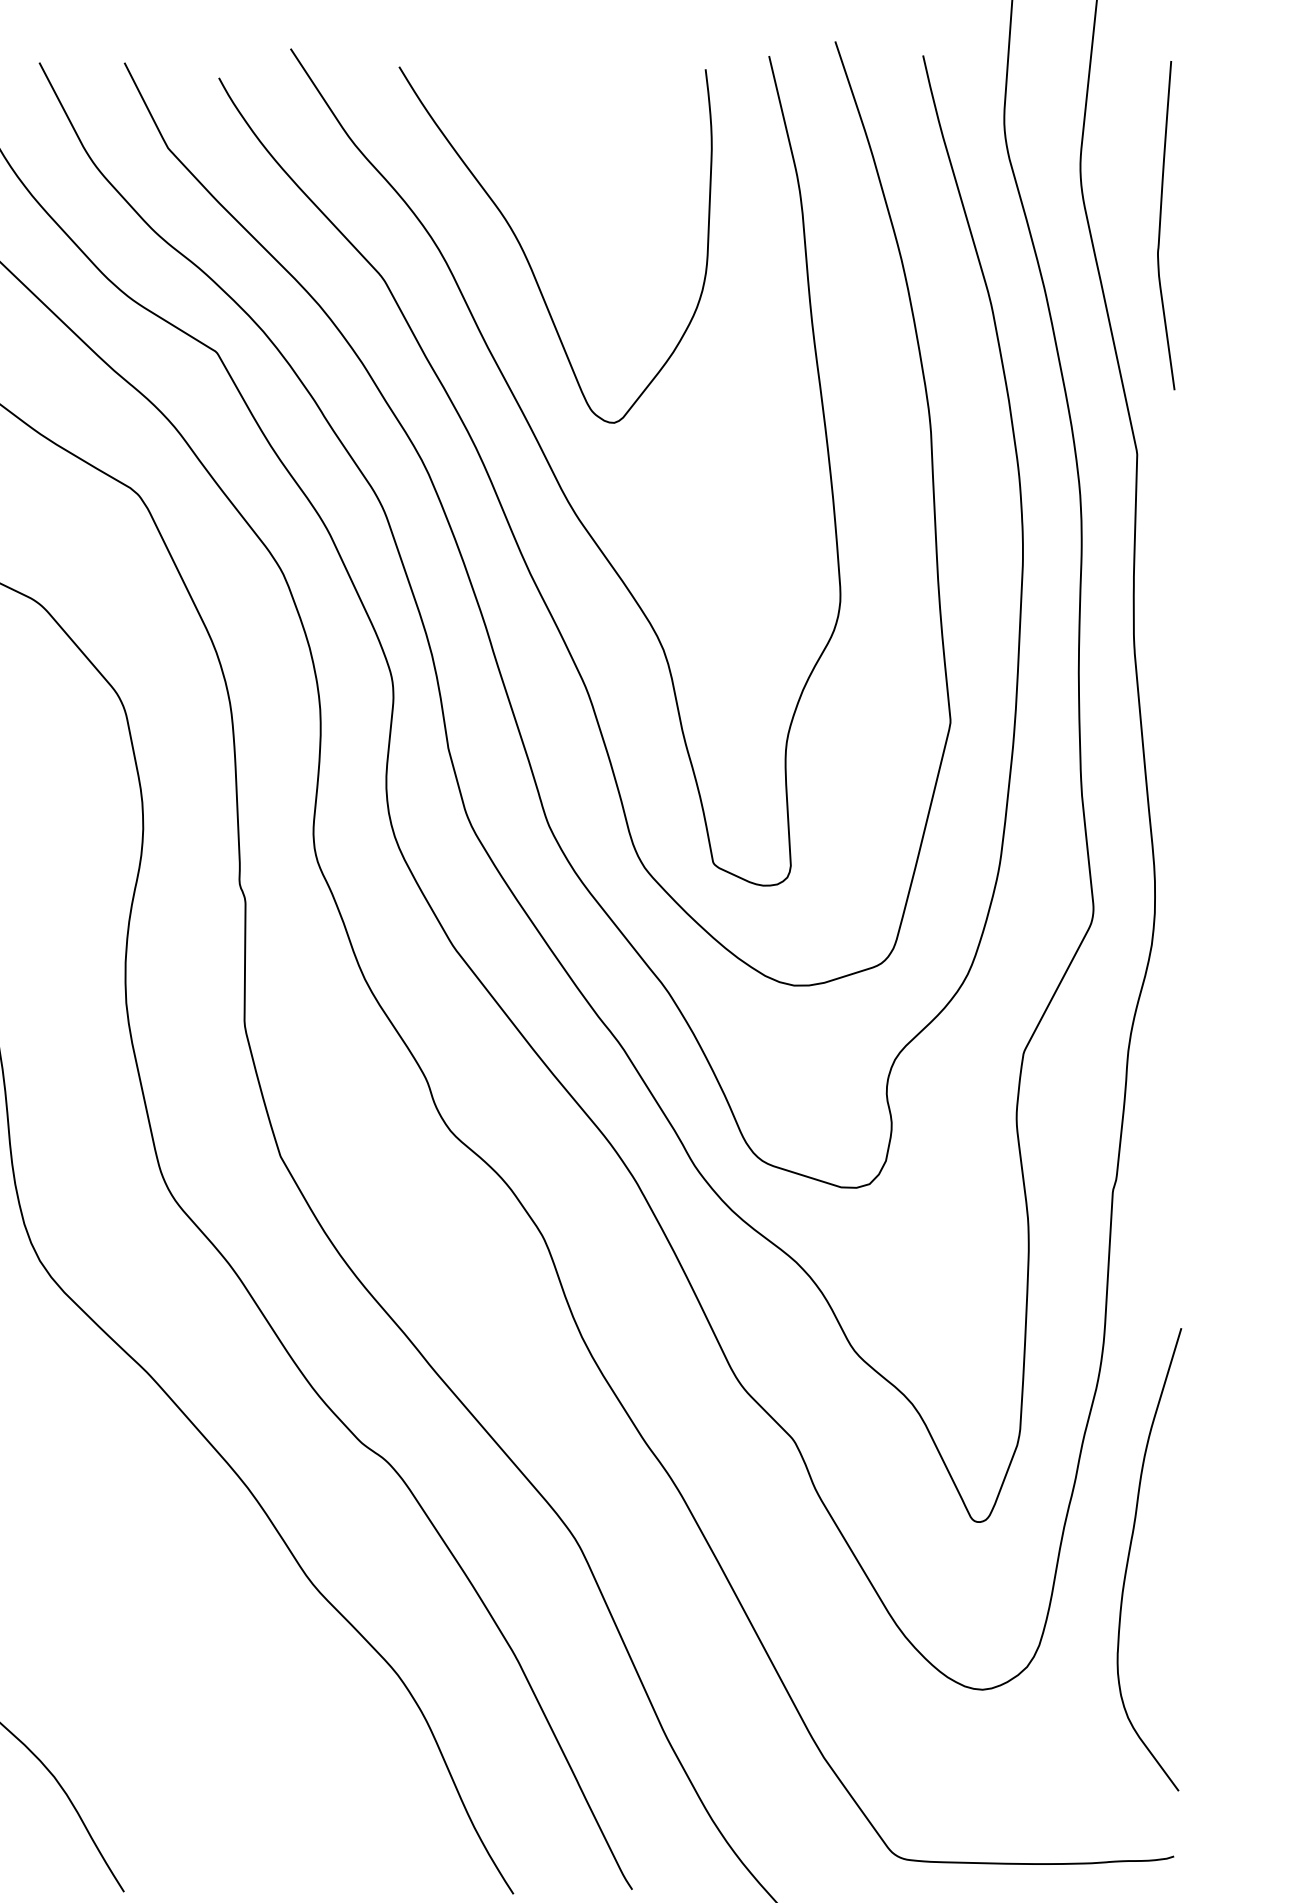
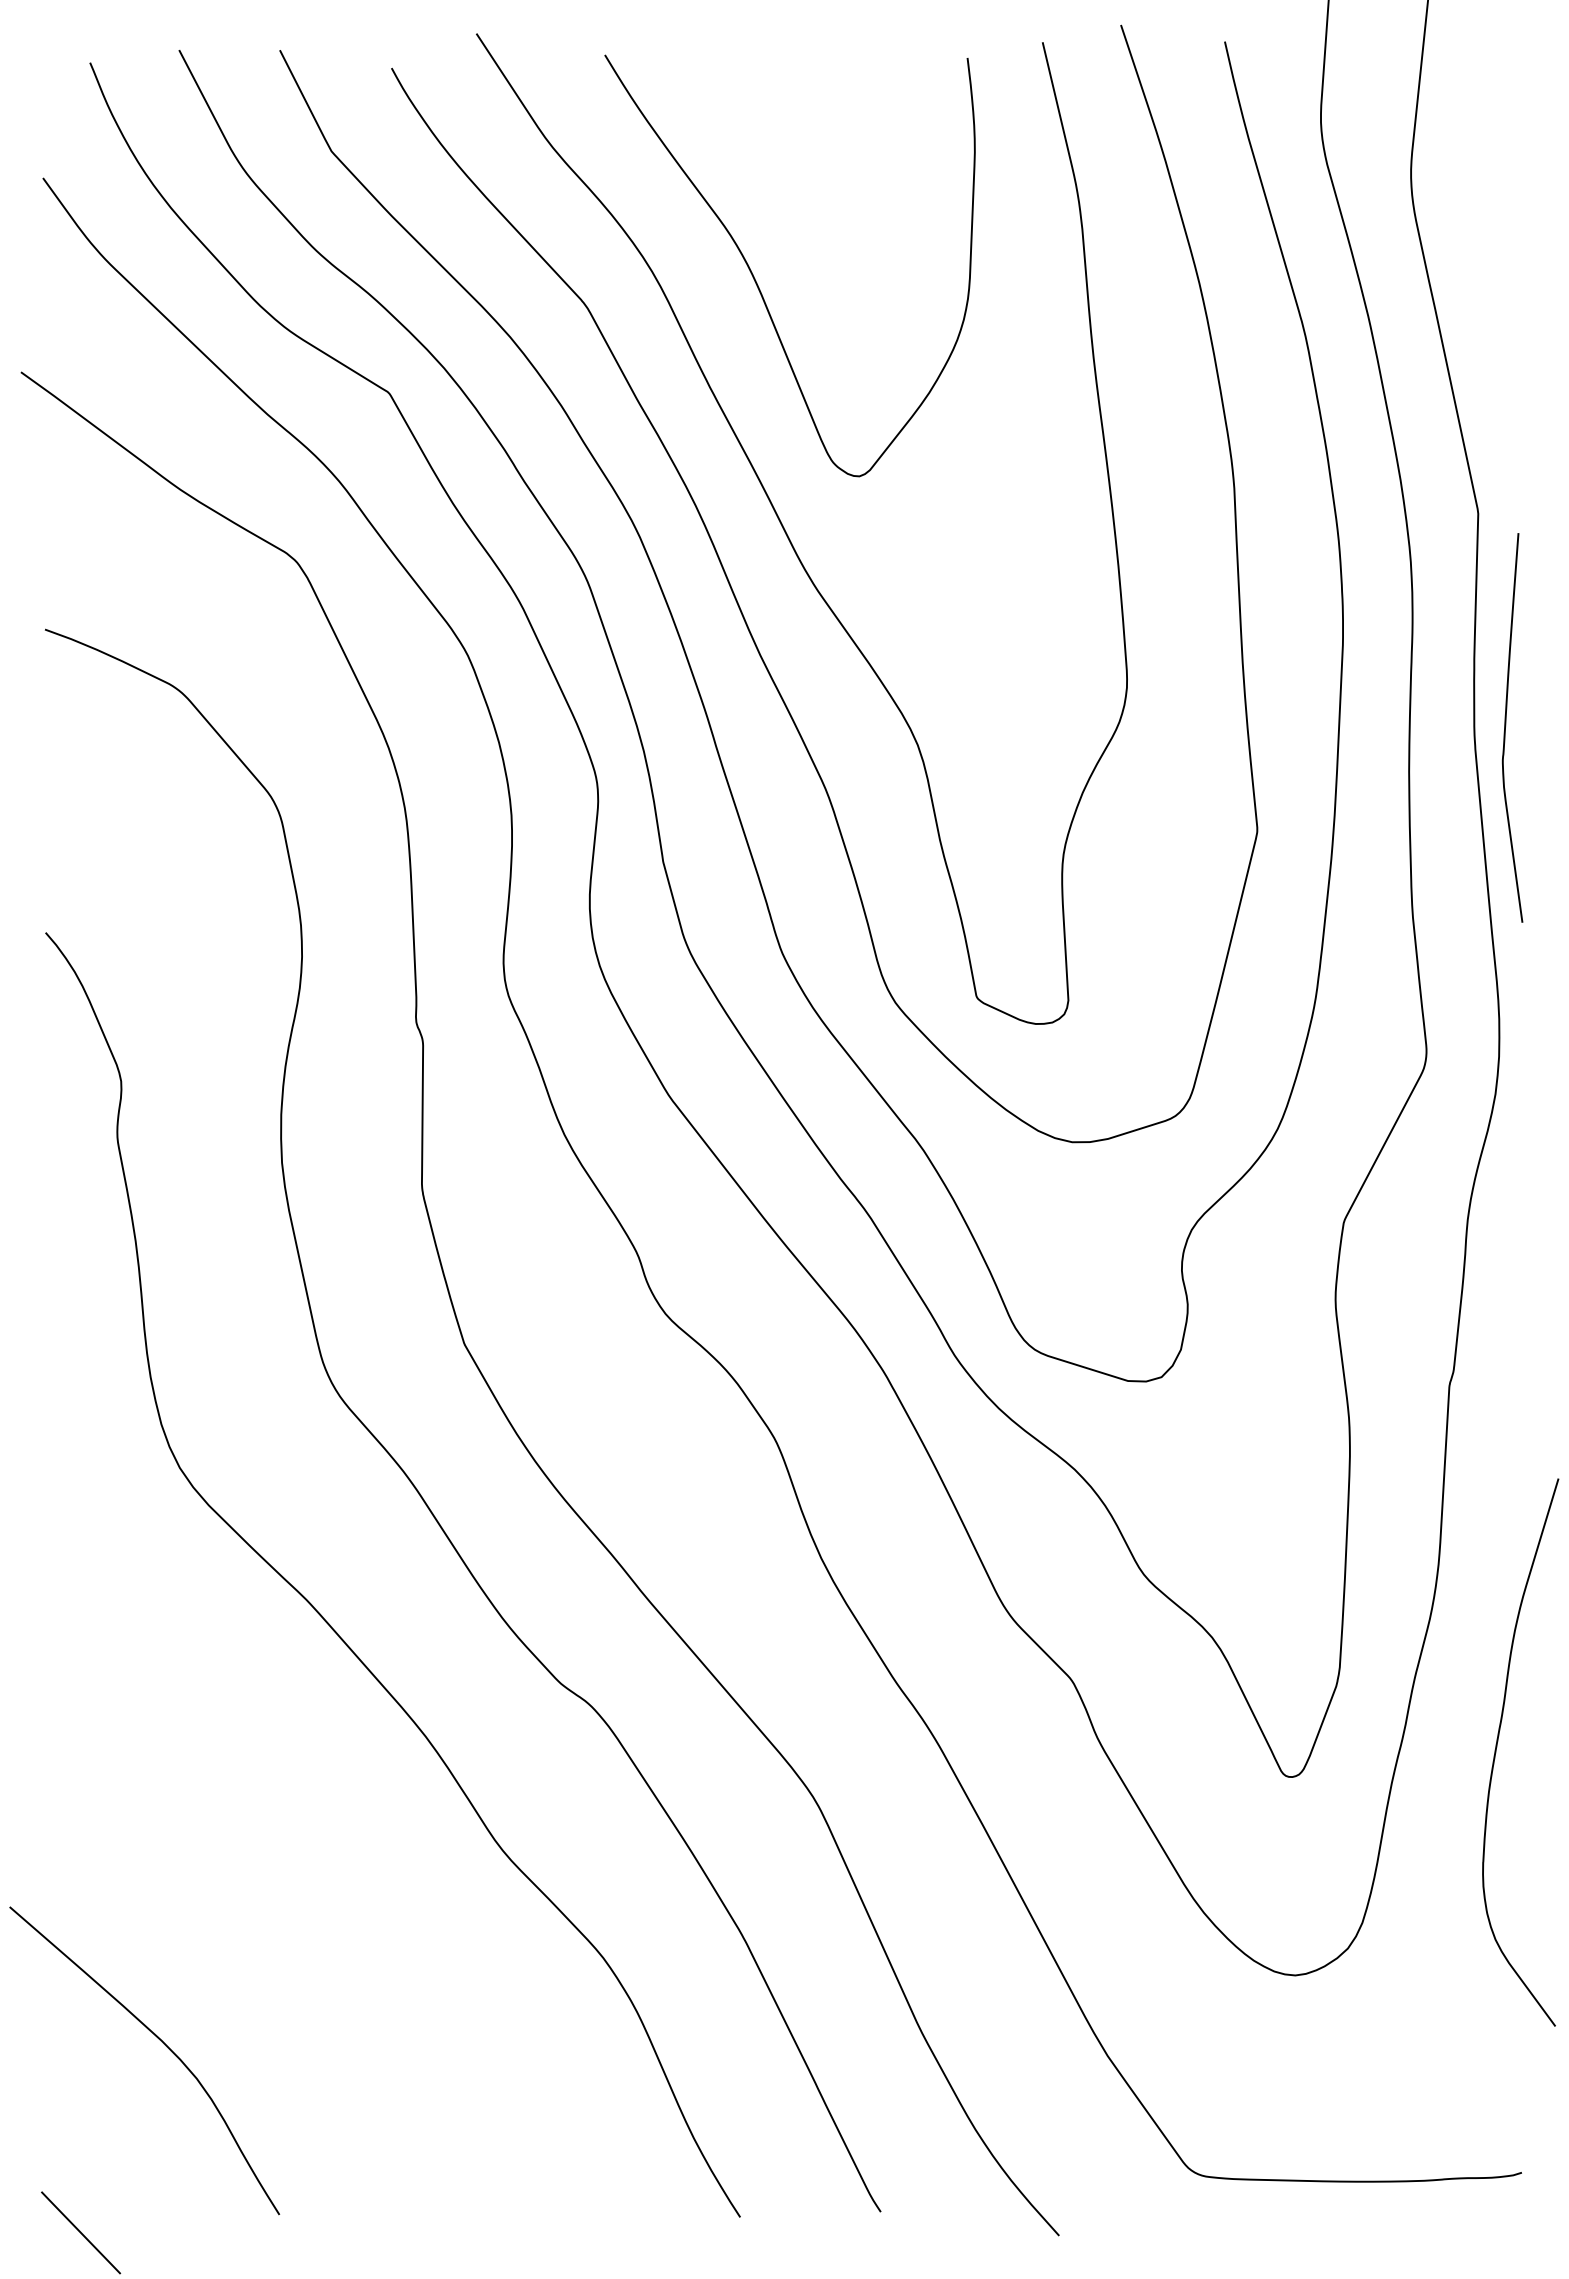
curve: (1161, 224) -> (1506, 726), moved
curve: (1129, 1555) -> (1497, 1747), moved

